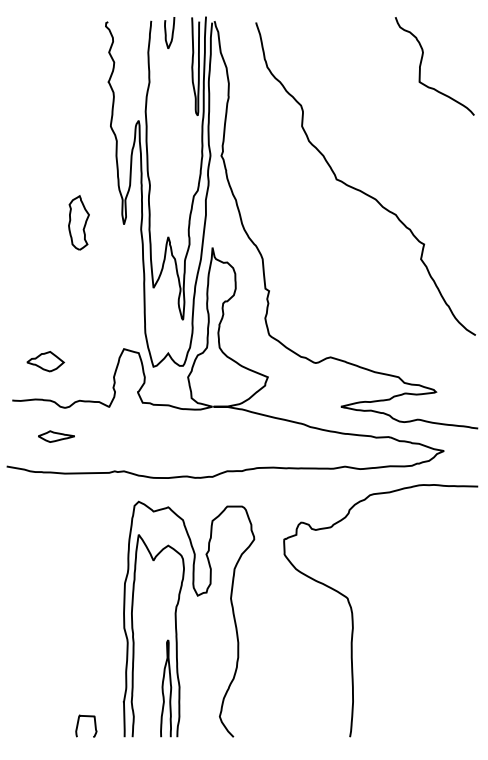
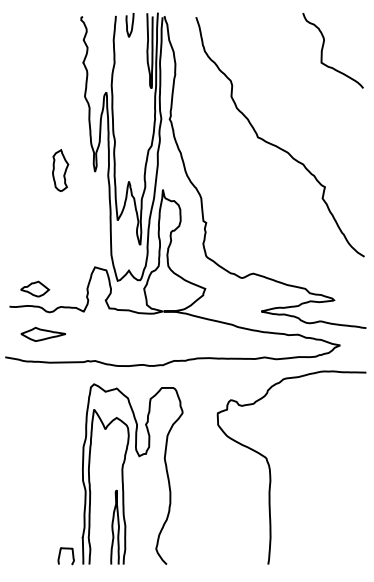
part: (45, 361) -> (34, 289), moved
part: (56, 436) -> (43, 334), size x1.6
part: (176, 618) -> (123, 473), moved

